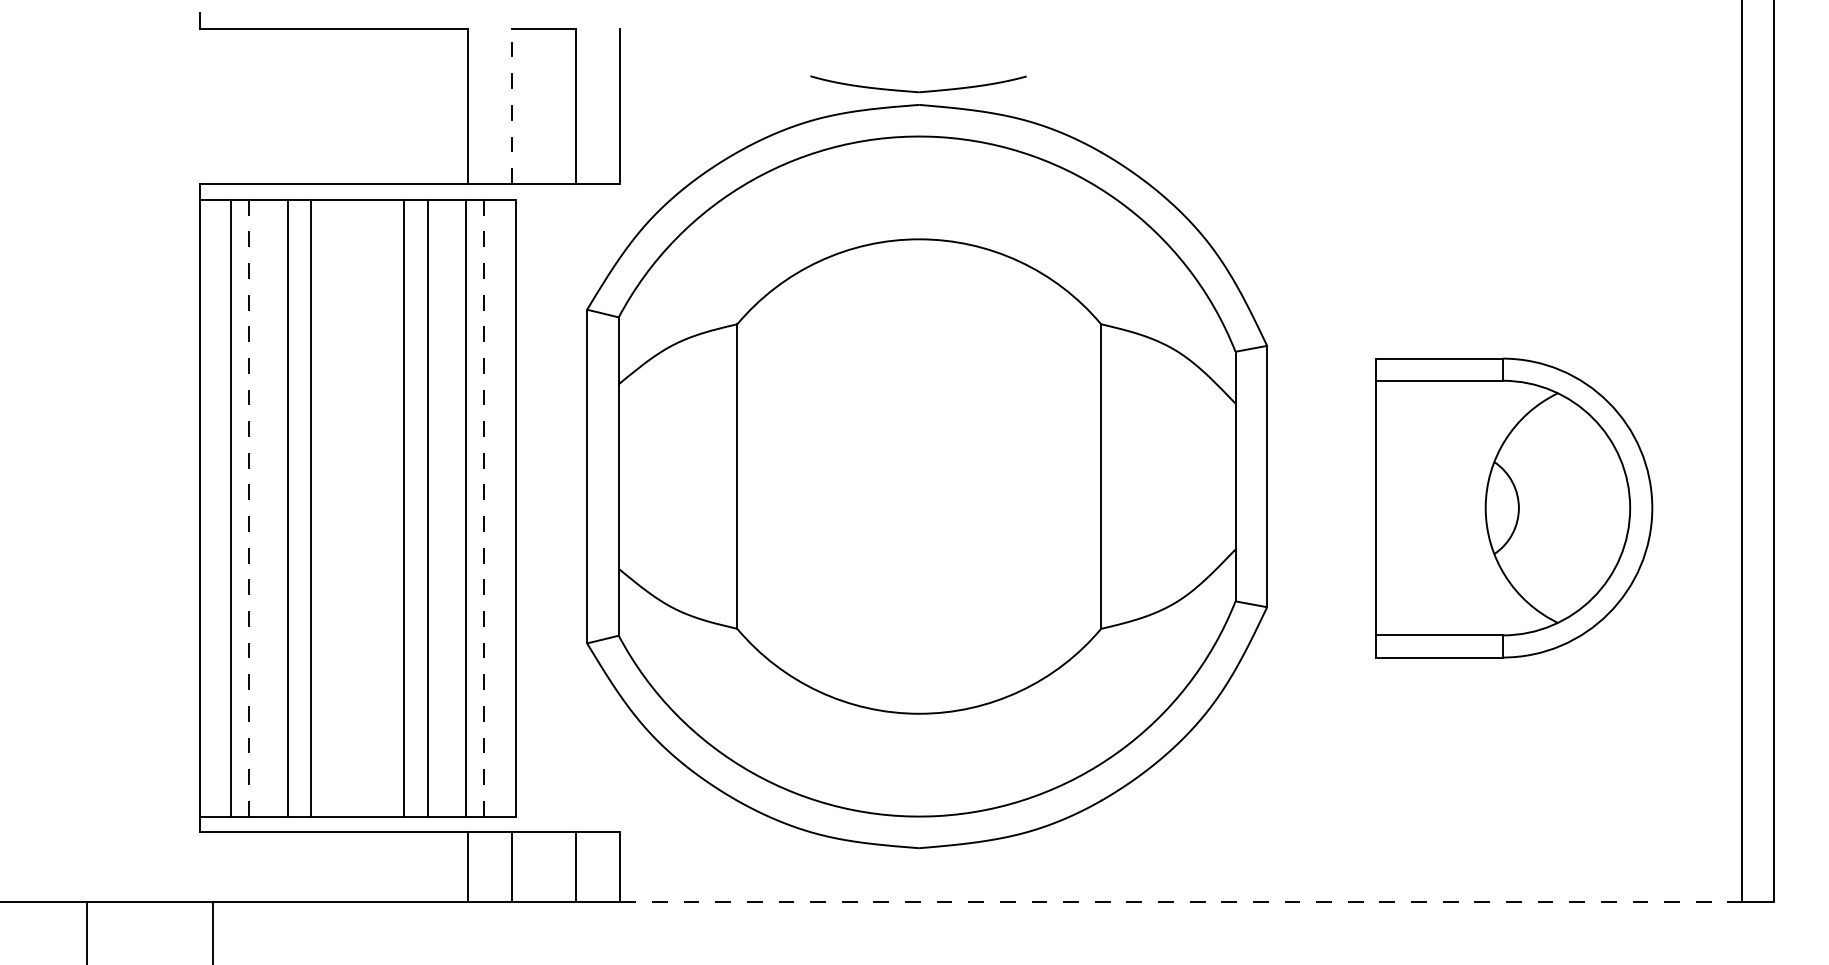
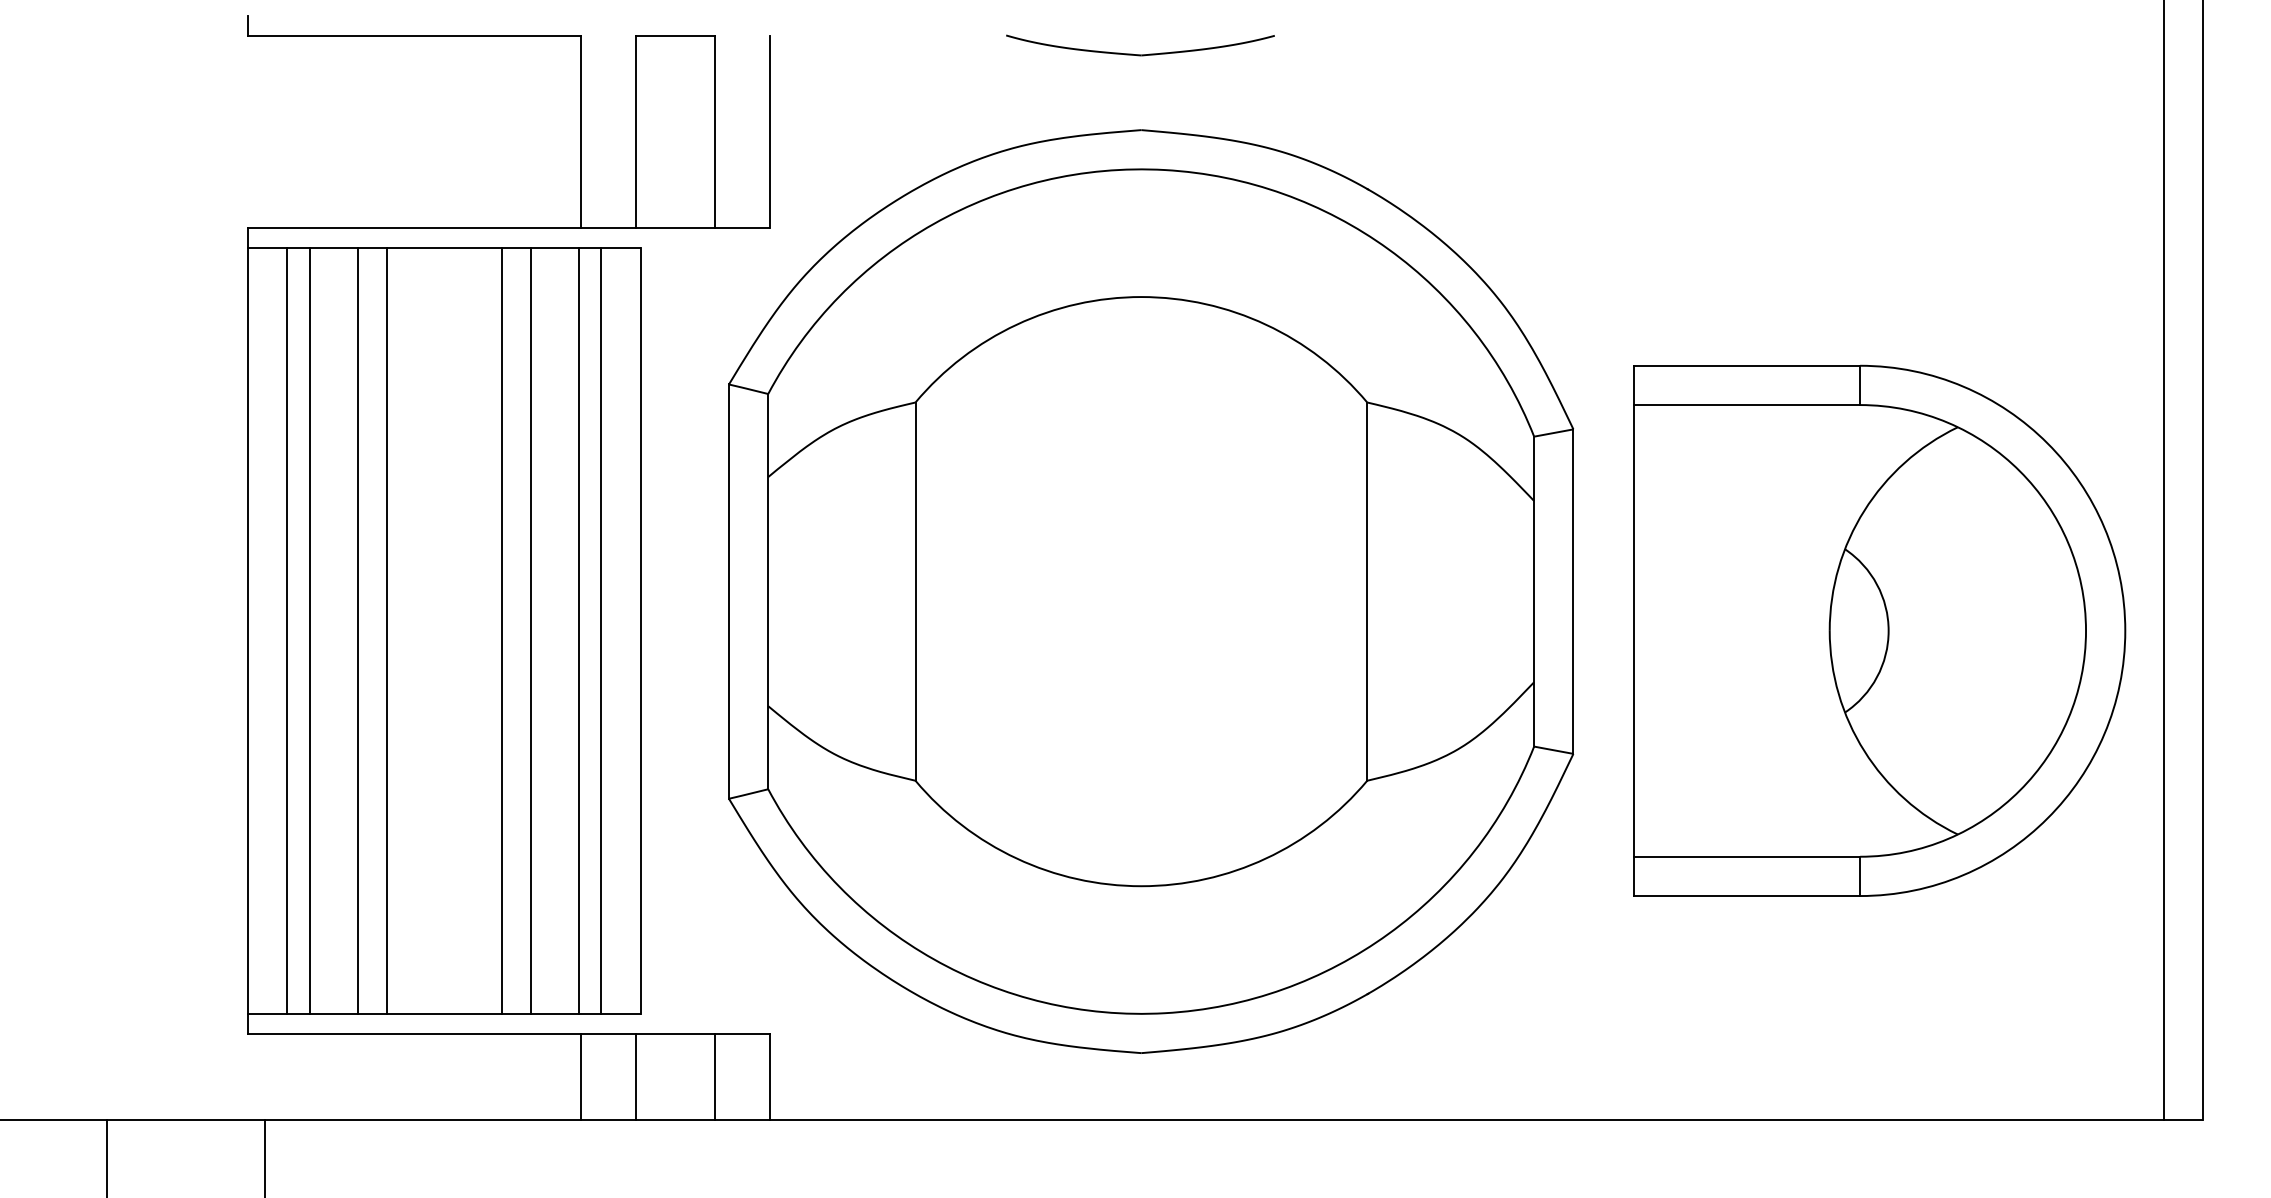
part: (918, 91) -> (1140, 54), moved
line: (511, 106) -> (635, 131), dashed -> solid
line: (249, 507) -> (309, 630), dashed -> solid
line: (484, 507) -> (601, 630), dashed -> solid
part: (1513, 507) -> (1879, 630), size x1.43
line: (1181, 901) -> (1466, 1119), dashed -> solid

